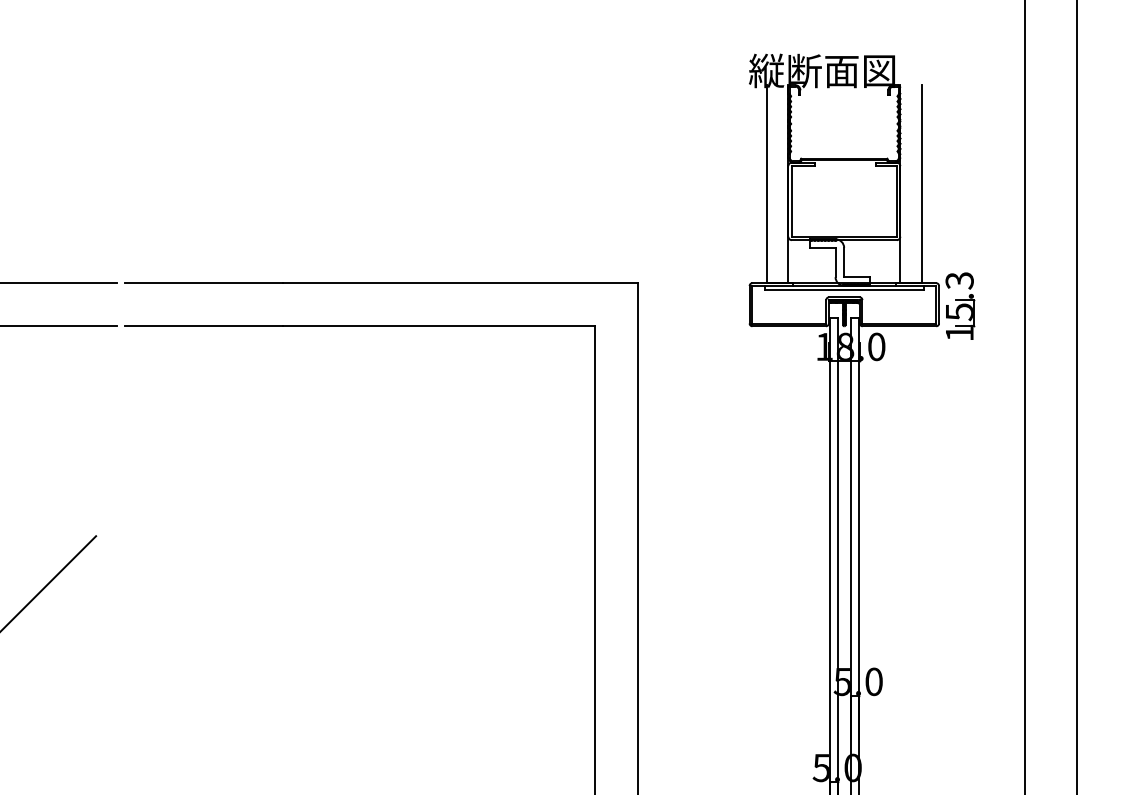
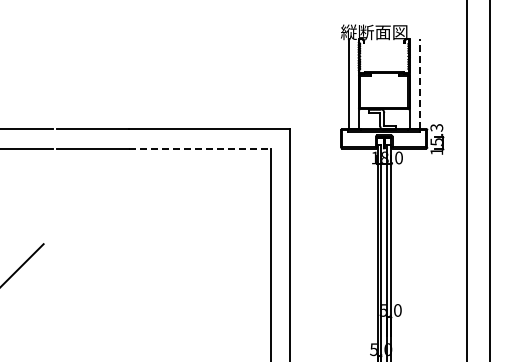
line: (921, 183) -> (419, 83), solid -> dashed
line: (438, 326) -> (199, 148), solid -> dashed

